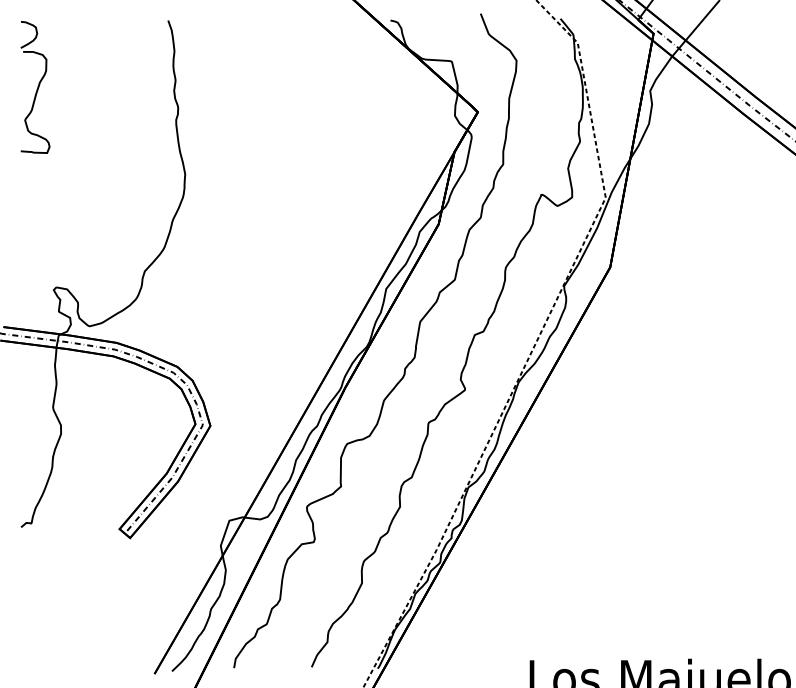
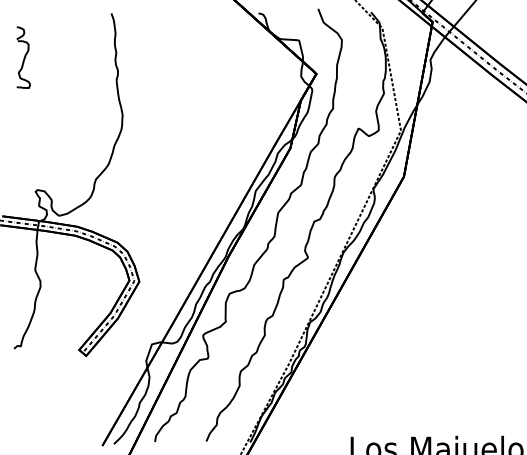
part: (35, 87) -> (23, 57), size x0.7

